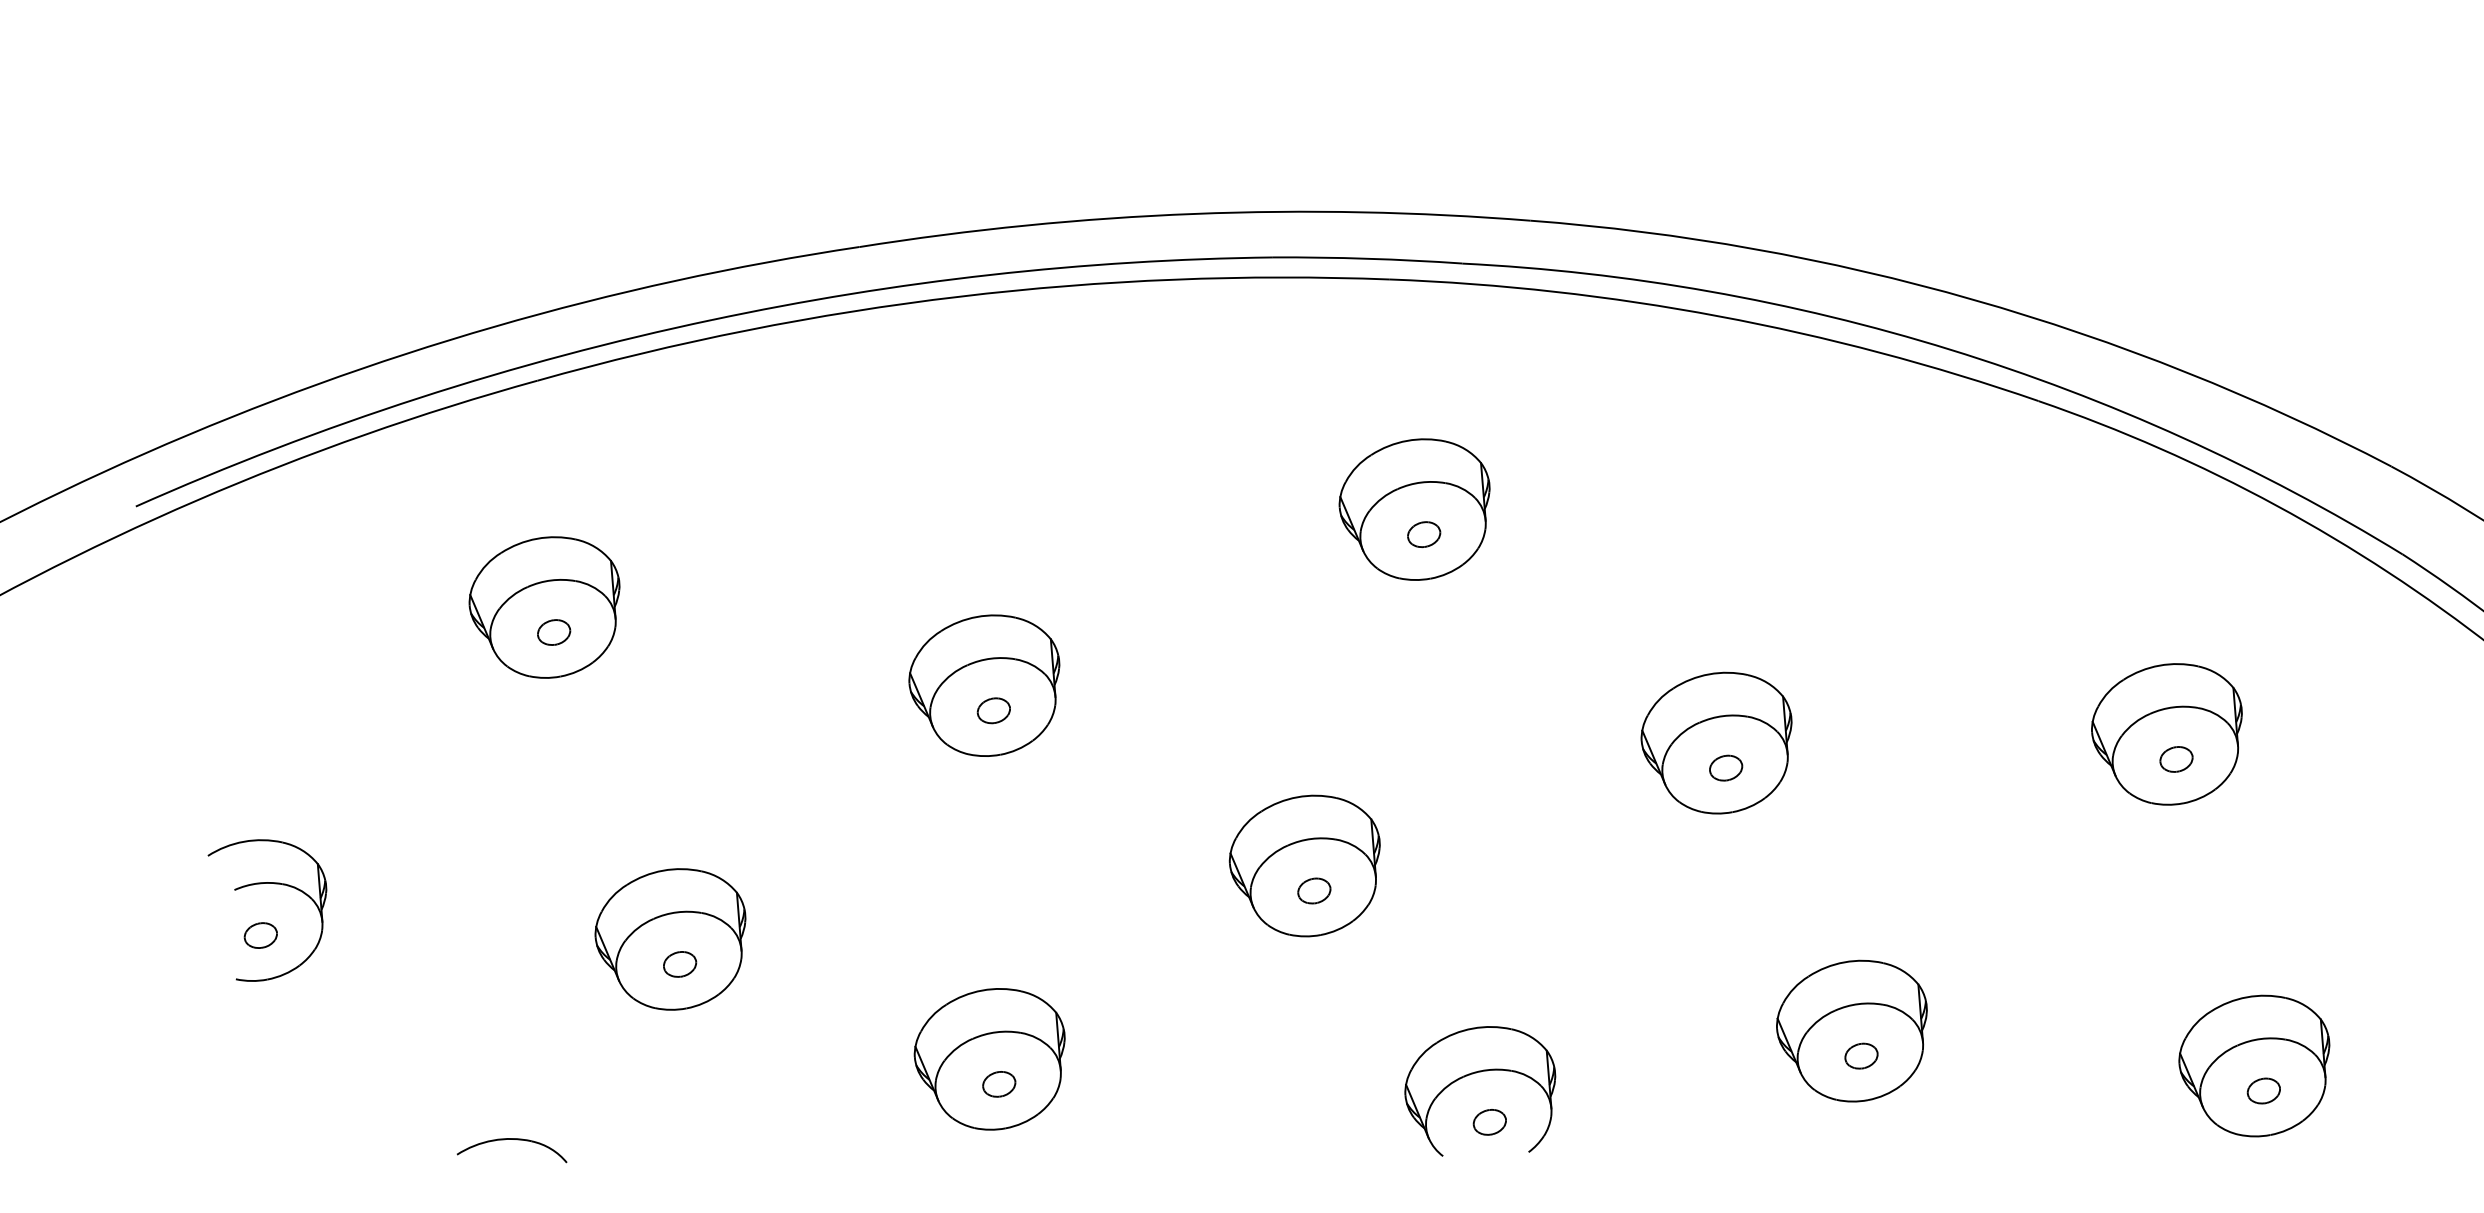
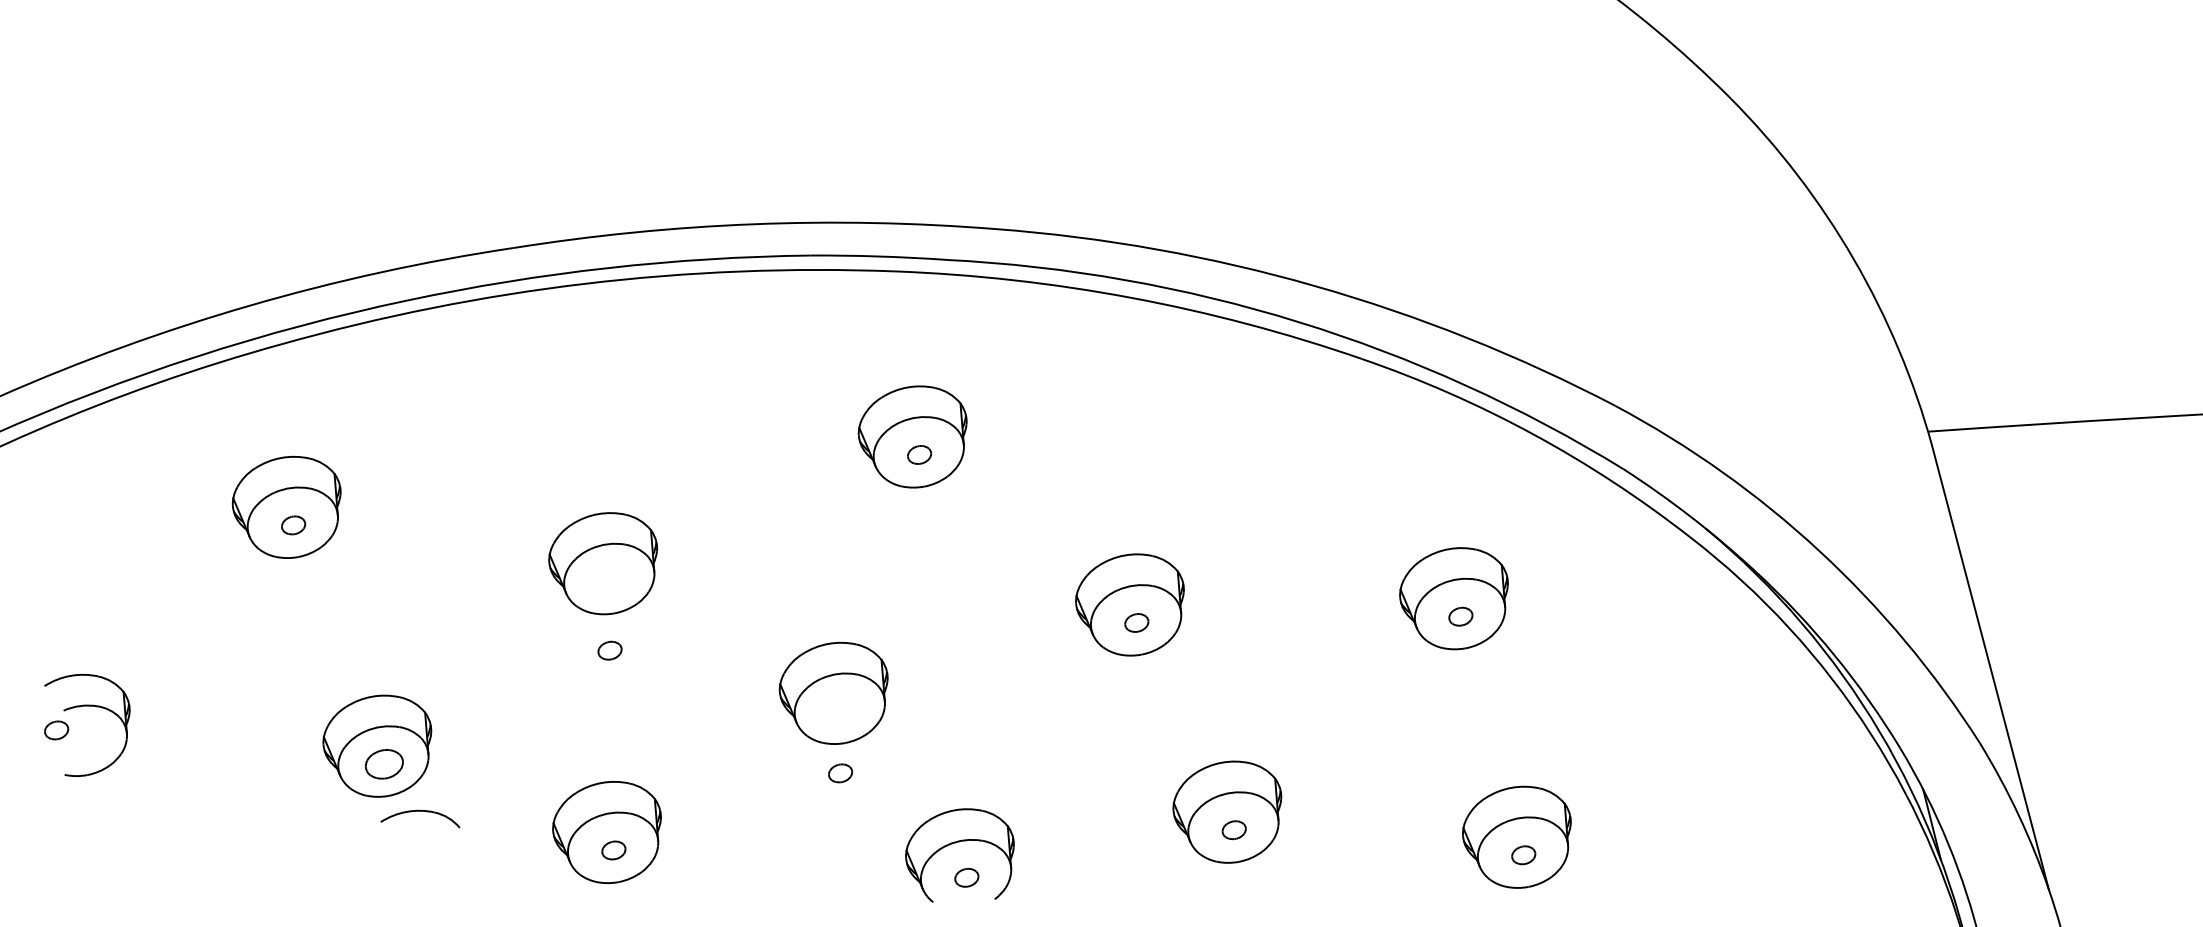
part: (993, 710) -> (609, 650), moved
part: (1314, 891) -> (840, 773), moved
part: (260, 935) -> (56, 730), moved
part: (679, 963) -> (383, 763), size x1.6
part: (512, 1139) -> (420, 811), moved

